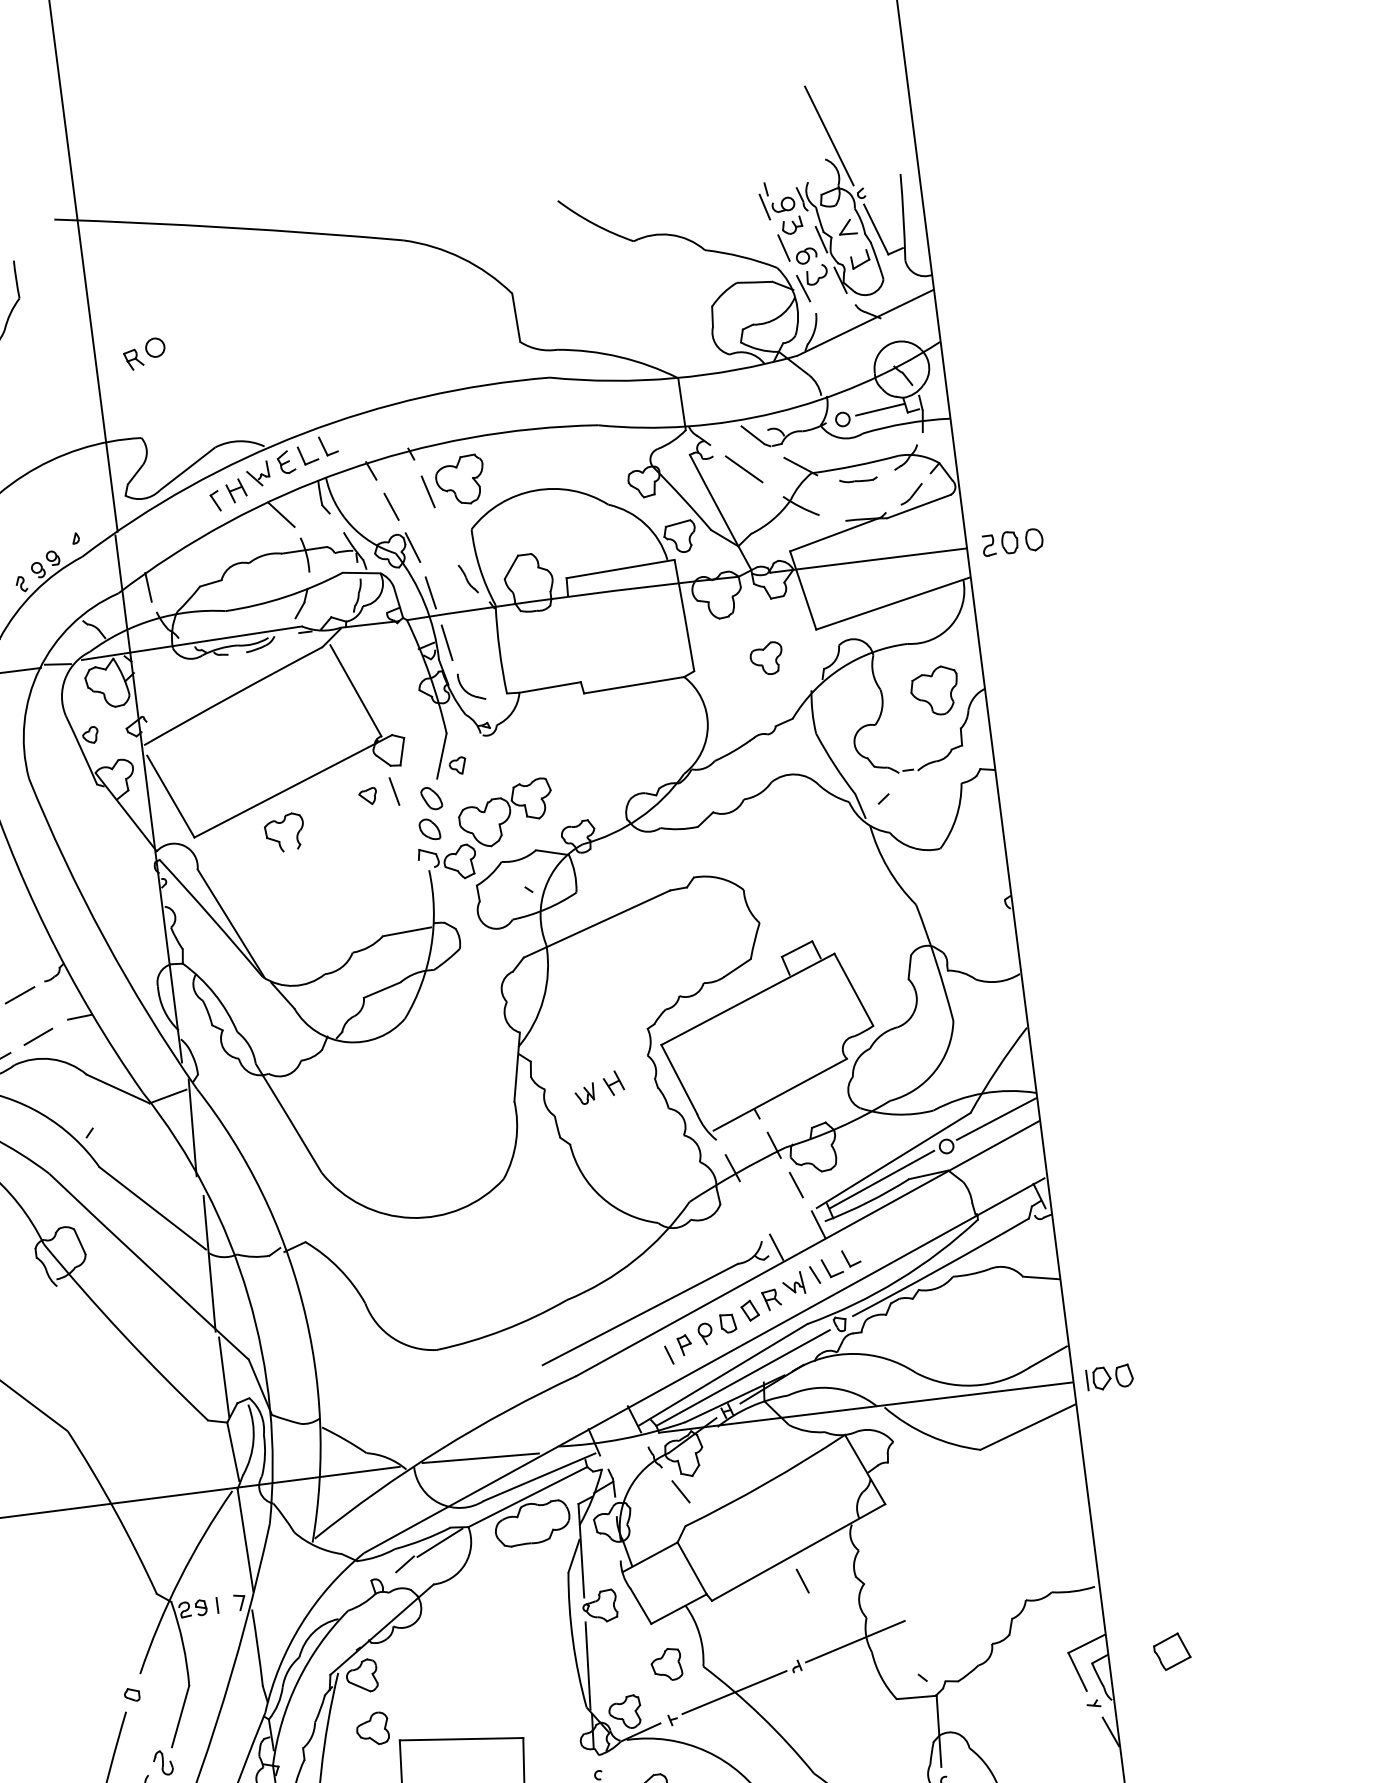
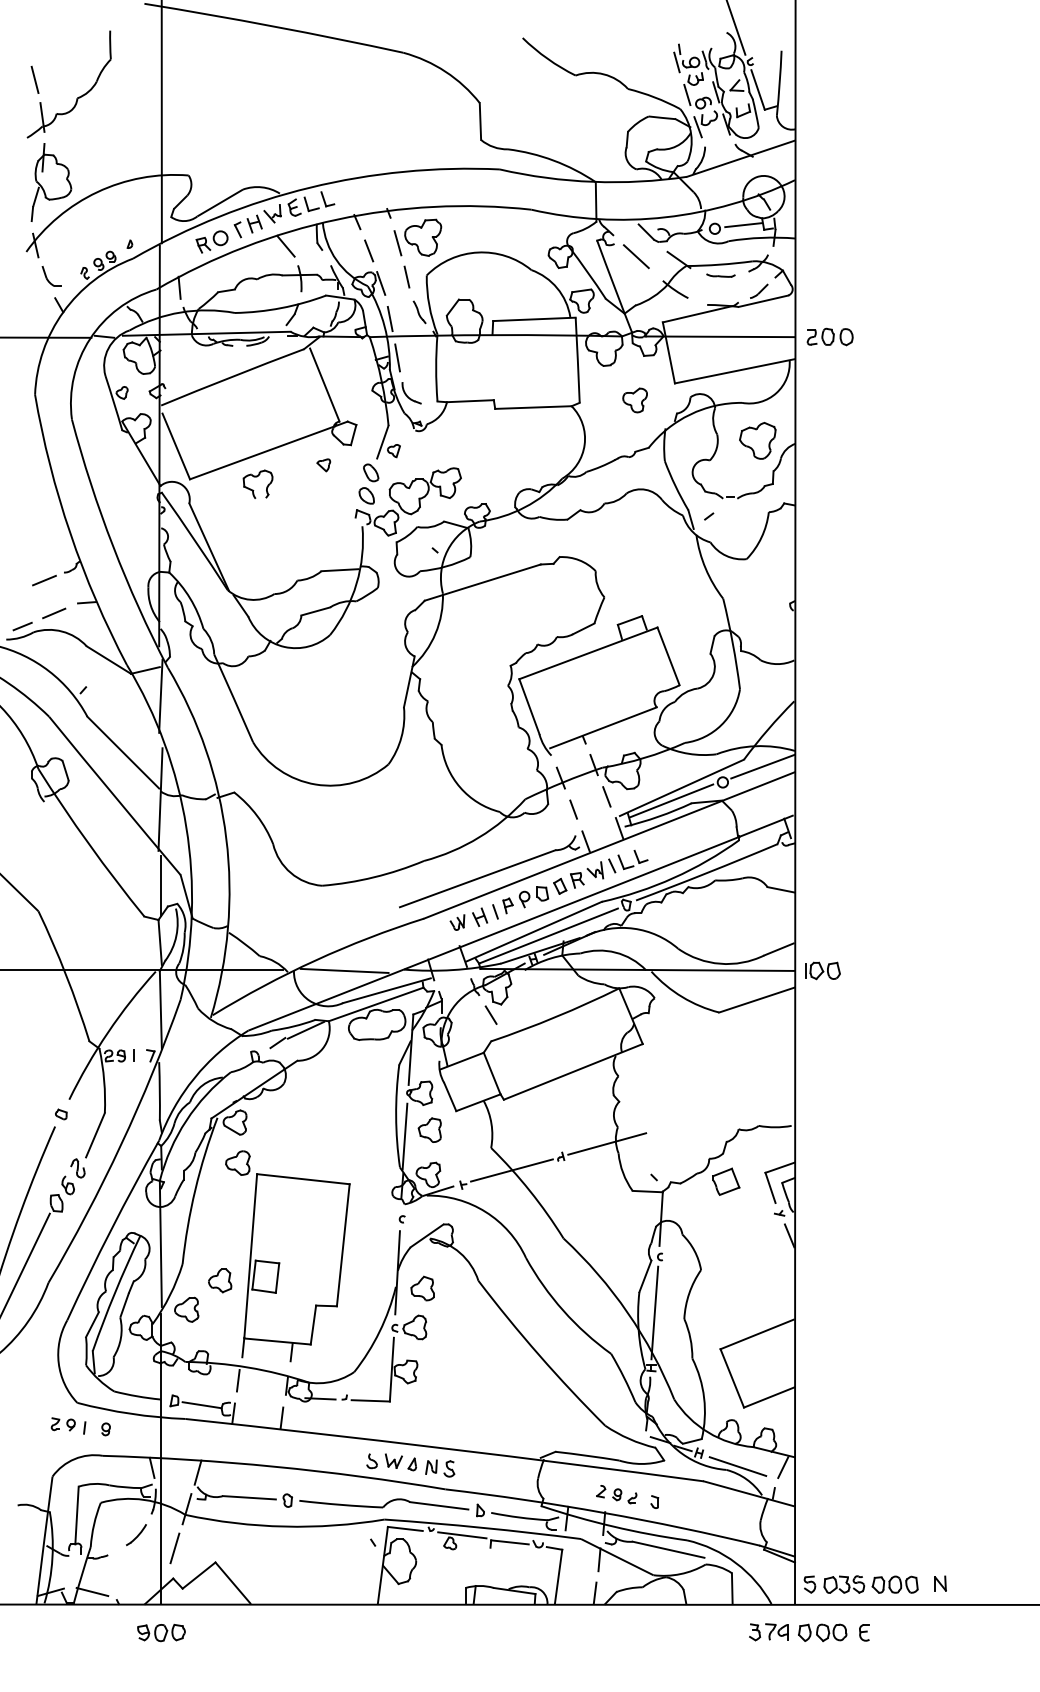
part: (143, 353) -> (211, 241), moved
line: (393, 790) -> (406, 276), moved
part: (598, 1086) -> (468, 918), moved
line: (802, 1580) -> (573, 809), moved
part: (1172, 1651) -> (726, 1181), moved
part: (666, 1663) -> (429, 1129), moved

